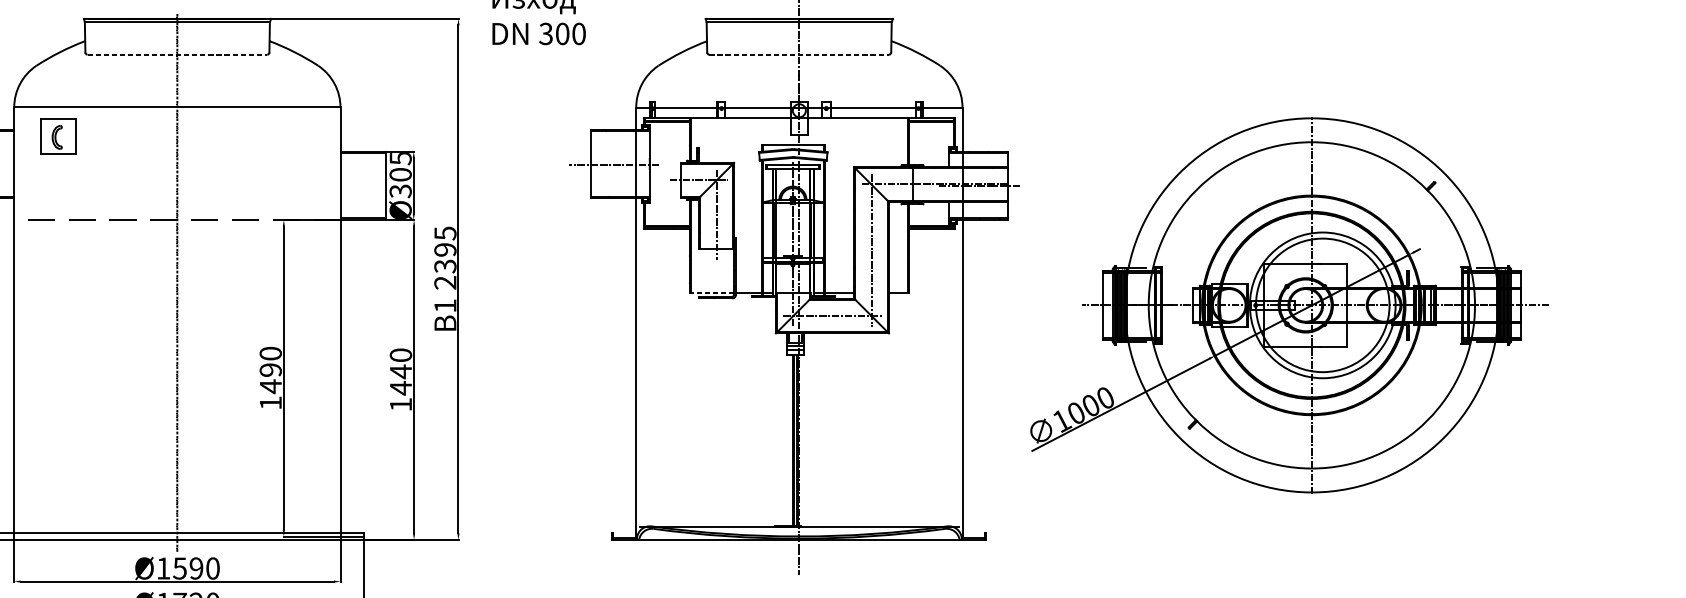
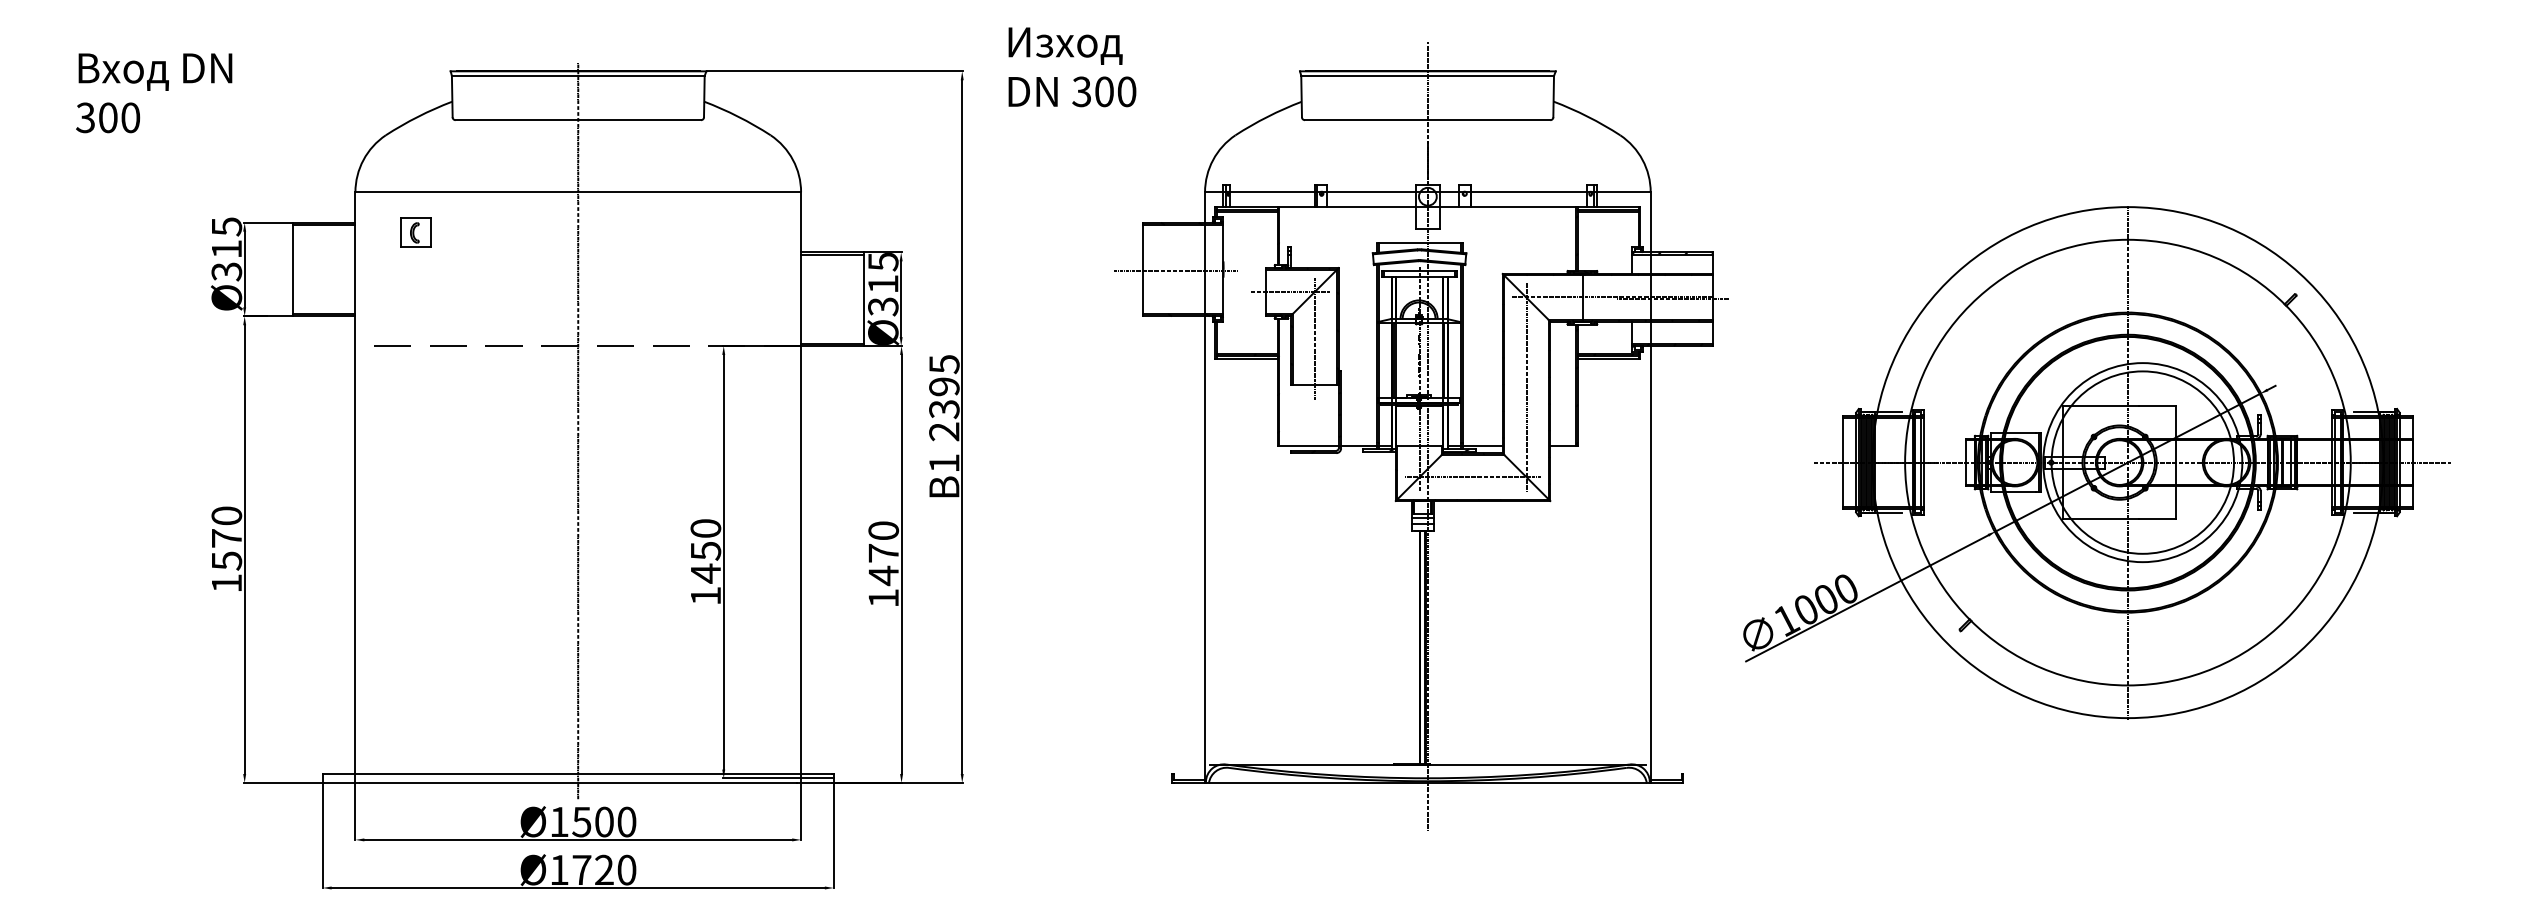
line: (177, 54) -> (578, 120), dashed -> solid
line: (799, 54) -> (1427, 120), dashed -> solid
part: (58, 136) -> (415, 232), size x0.62
text: (400, 174) -> (883, 284), Ø305 -> Ø315
line: (712, 293) -> (1309, 446), dashed -> solid
text: (270, 370) -> (705, 551), 1490 -> 1450
text: (400, 371) -> (883, 553), 1440 -> 1470
text: (196, 568) -> (604, 821), Ø1590 -> Ø1500

